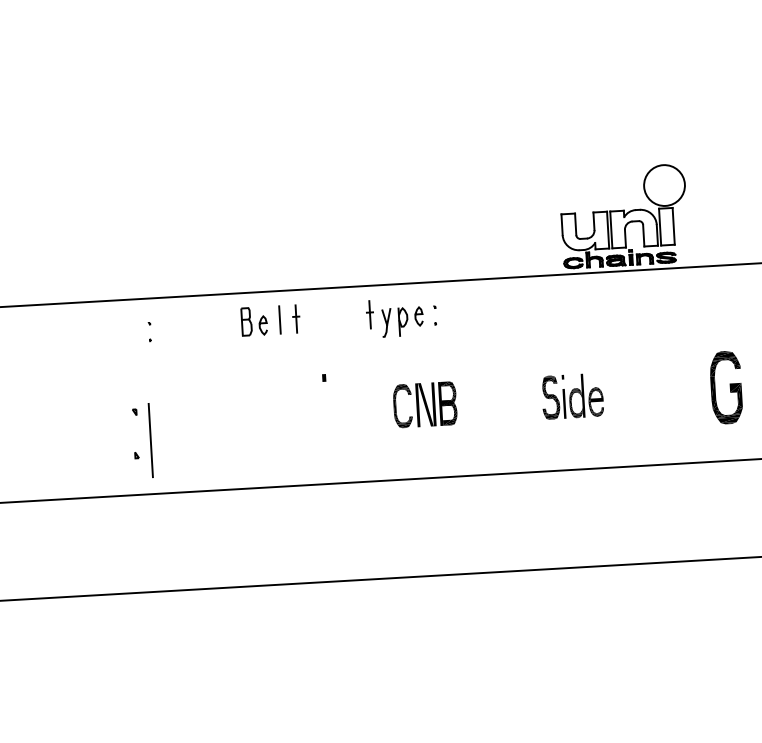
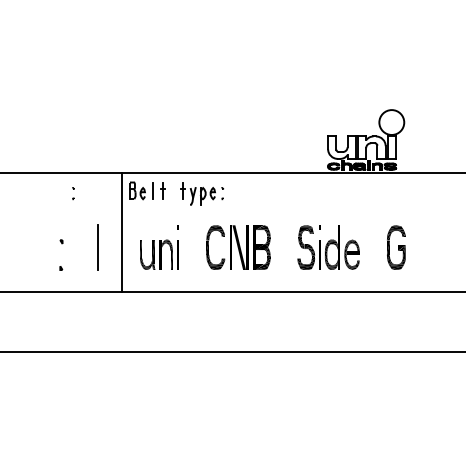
part: (402, 317) -> (202, 193), moved
part: (726, 387) -> (396, 247), moved
line: (233, 391) -> (122, 232), added
part: (572, 396) -> (328, 247), size x1.67
part: (425, 404) -> (238, 247), size x1.67
part: (296, 423) -> (159, 254), added
line: (149, 440) -> (97, 247), moved

